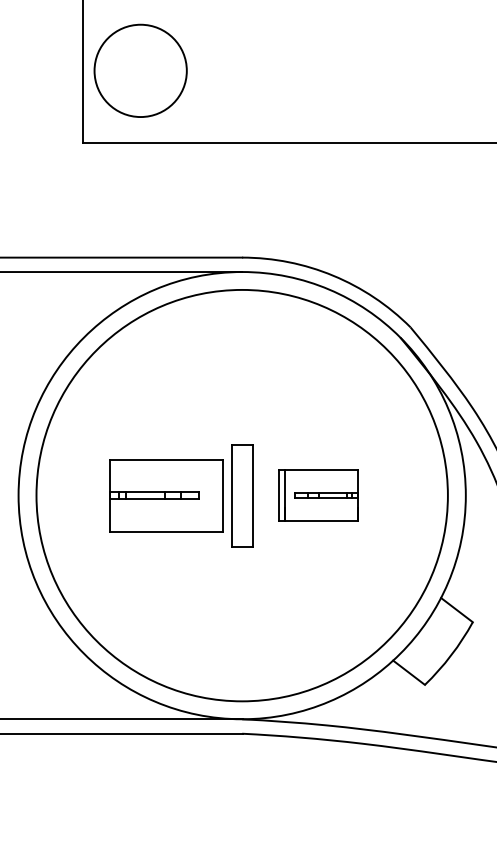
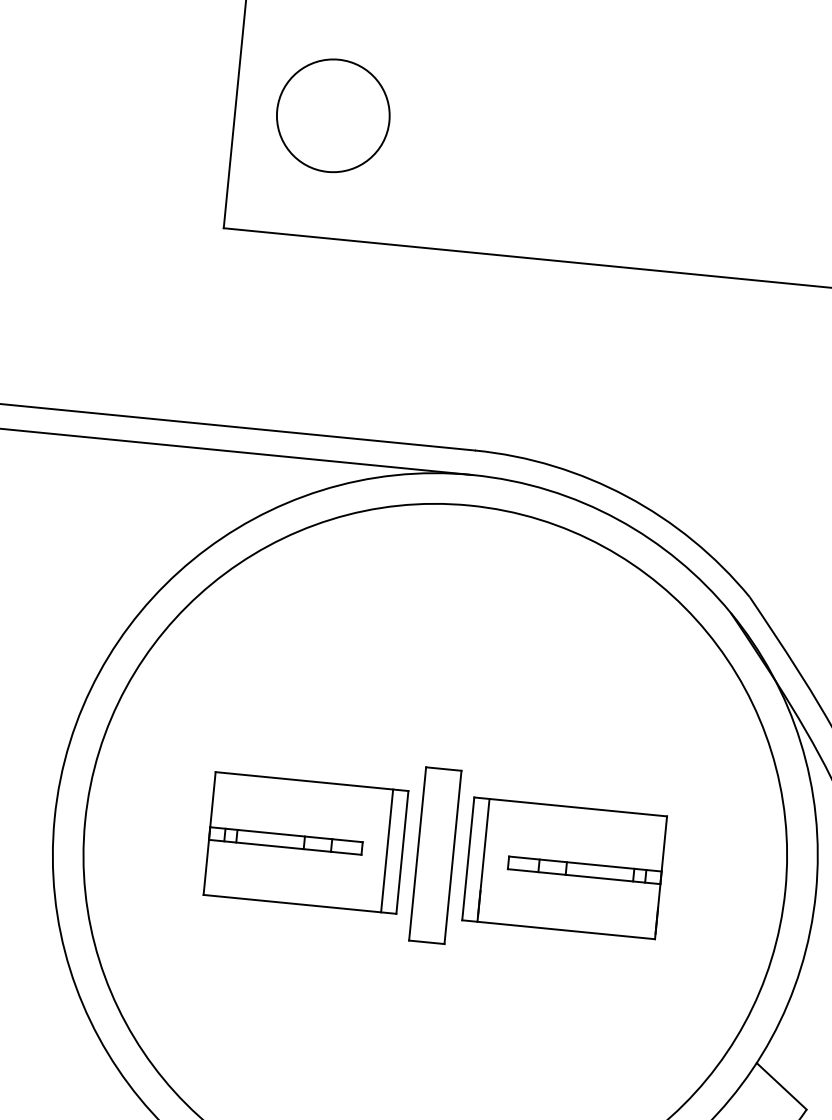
circle: (140, 70) -> (333, 115), size x0.71
line: (213, 495) -> (386, 850), added
part: (318, 495) -> (565, 868), size x1.43

